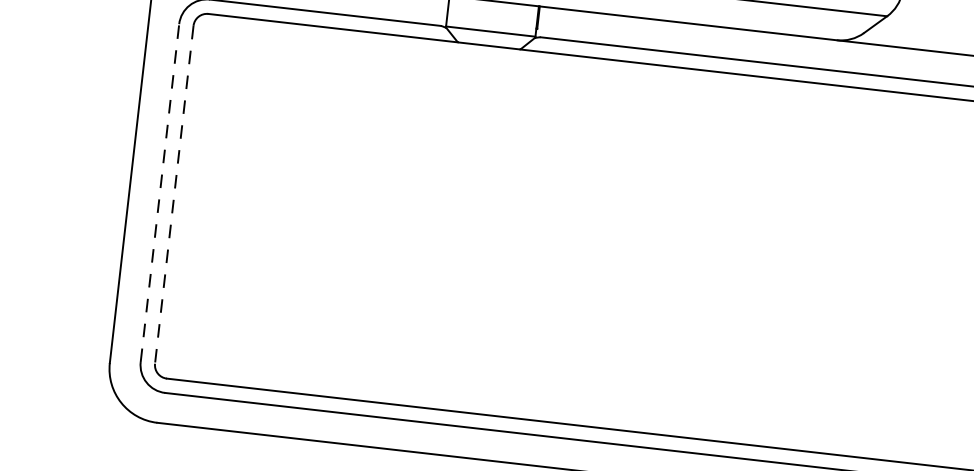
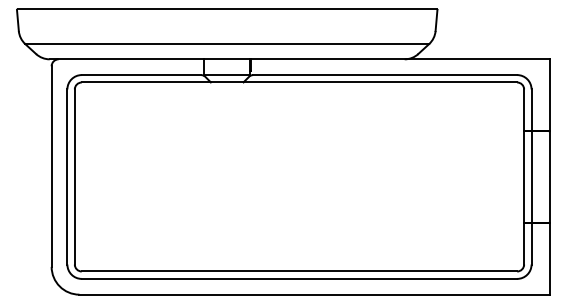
line: (160, 194) -> (67, 177), dashed -> solid
line: (173, 195) -> (74, 177), dashed -> solid

